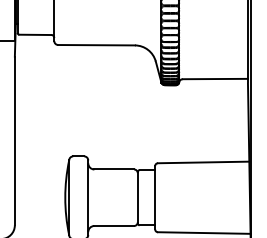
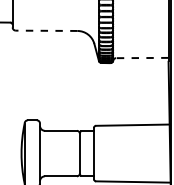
line: (96, 45) -> (46, 31), solid -> dashed
line: (215, 79) -> (142, 58), solid -> dashed

